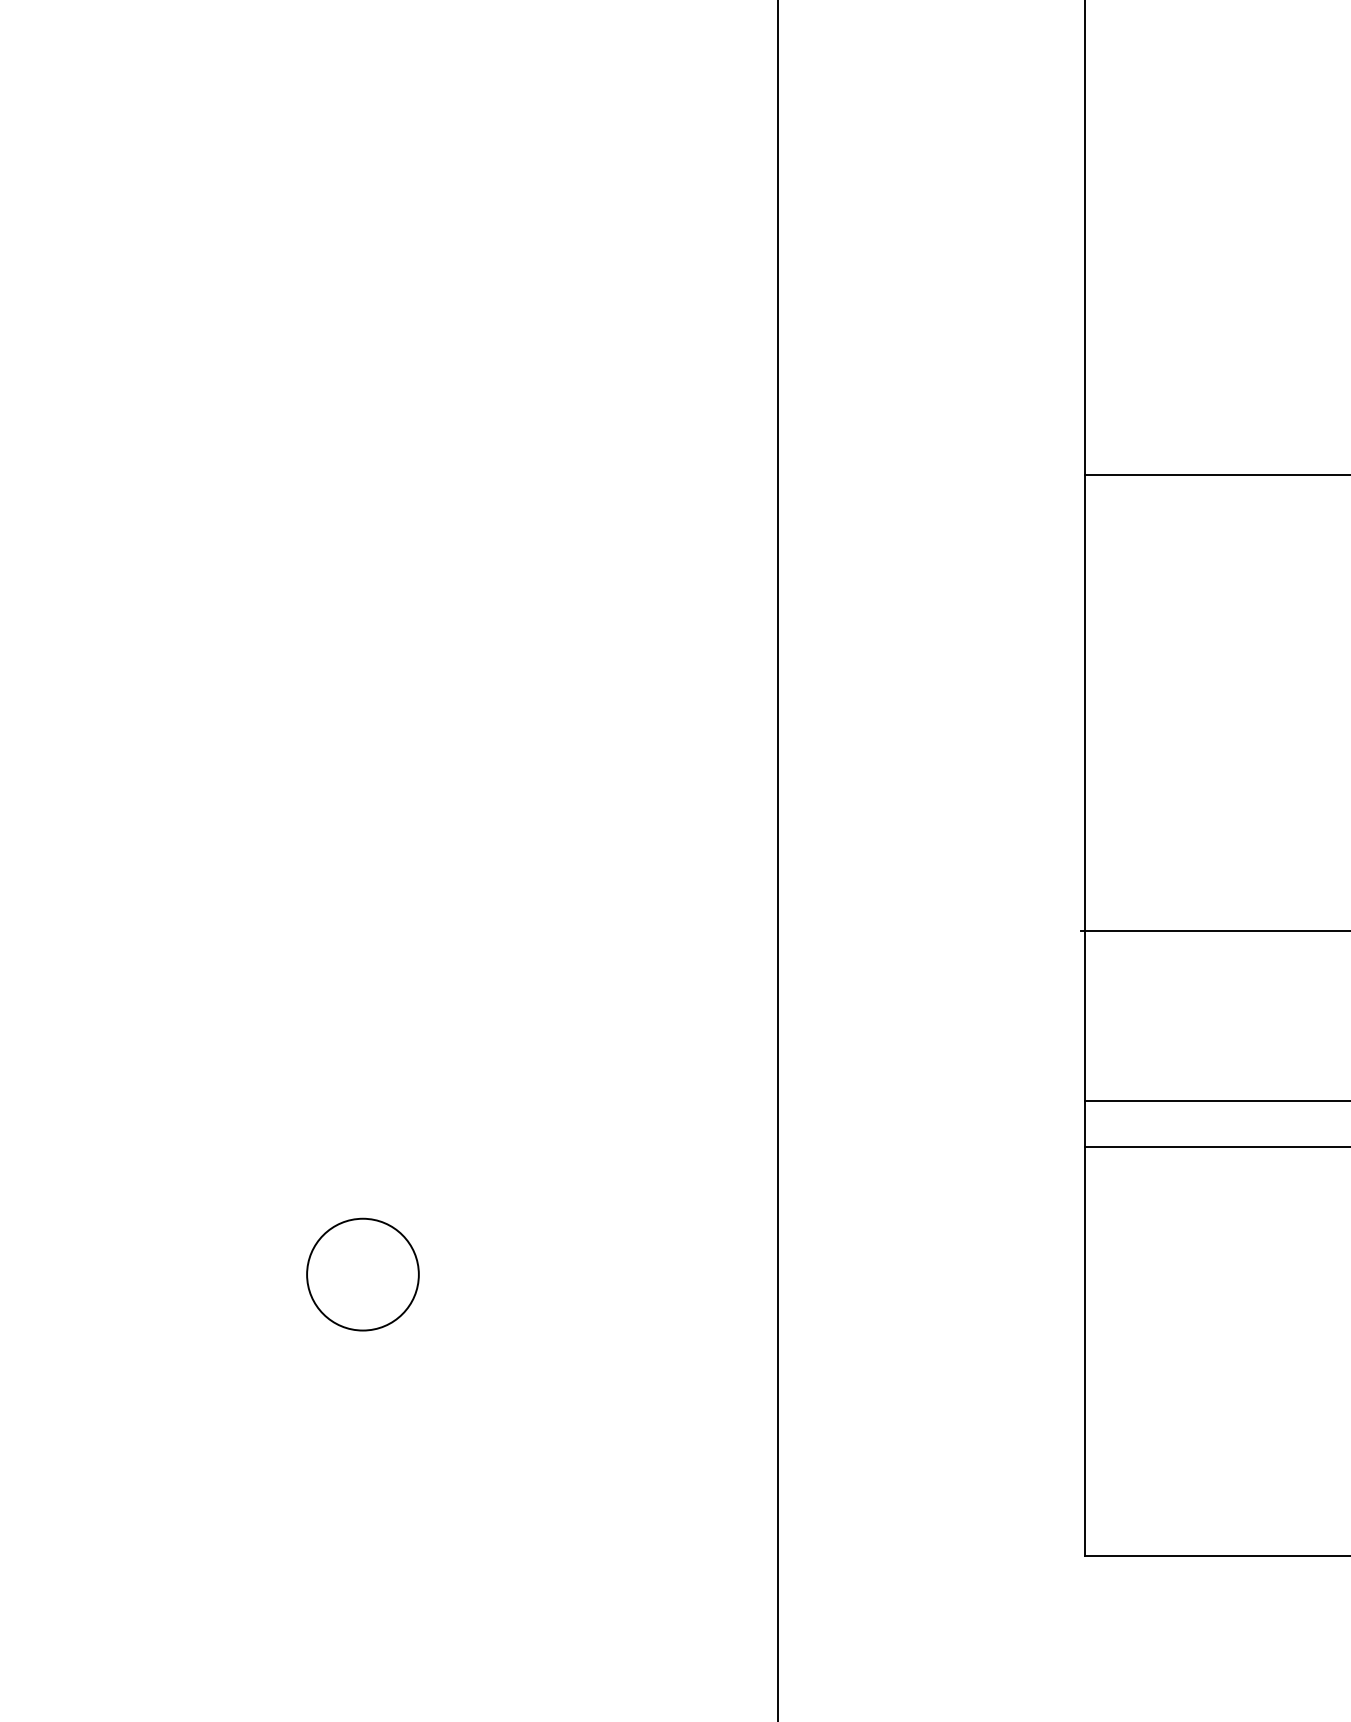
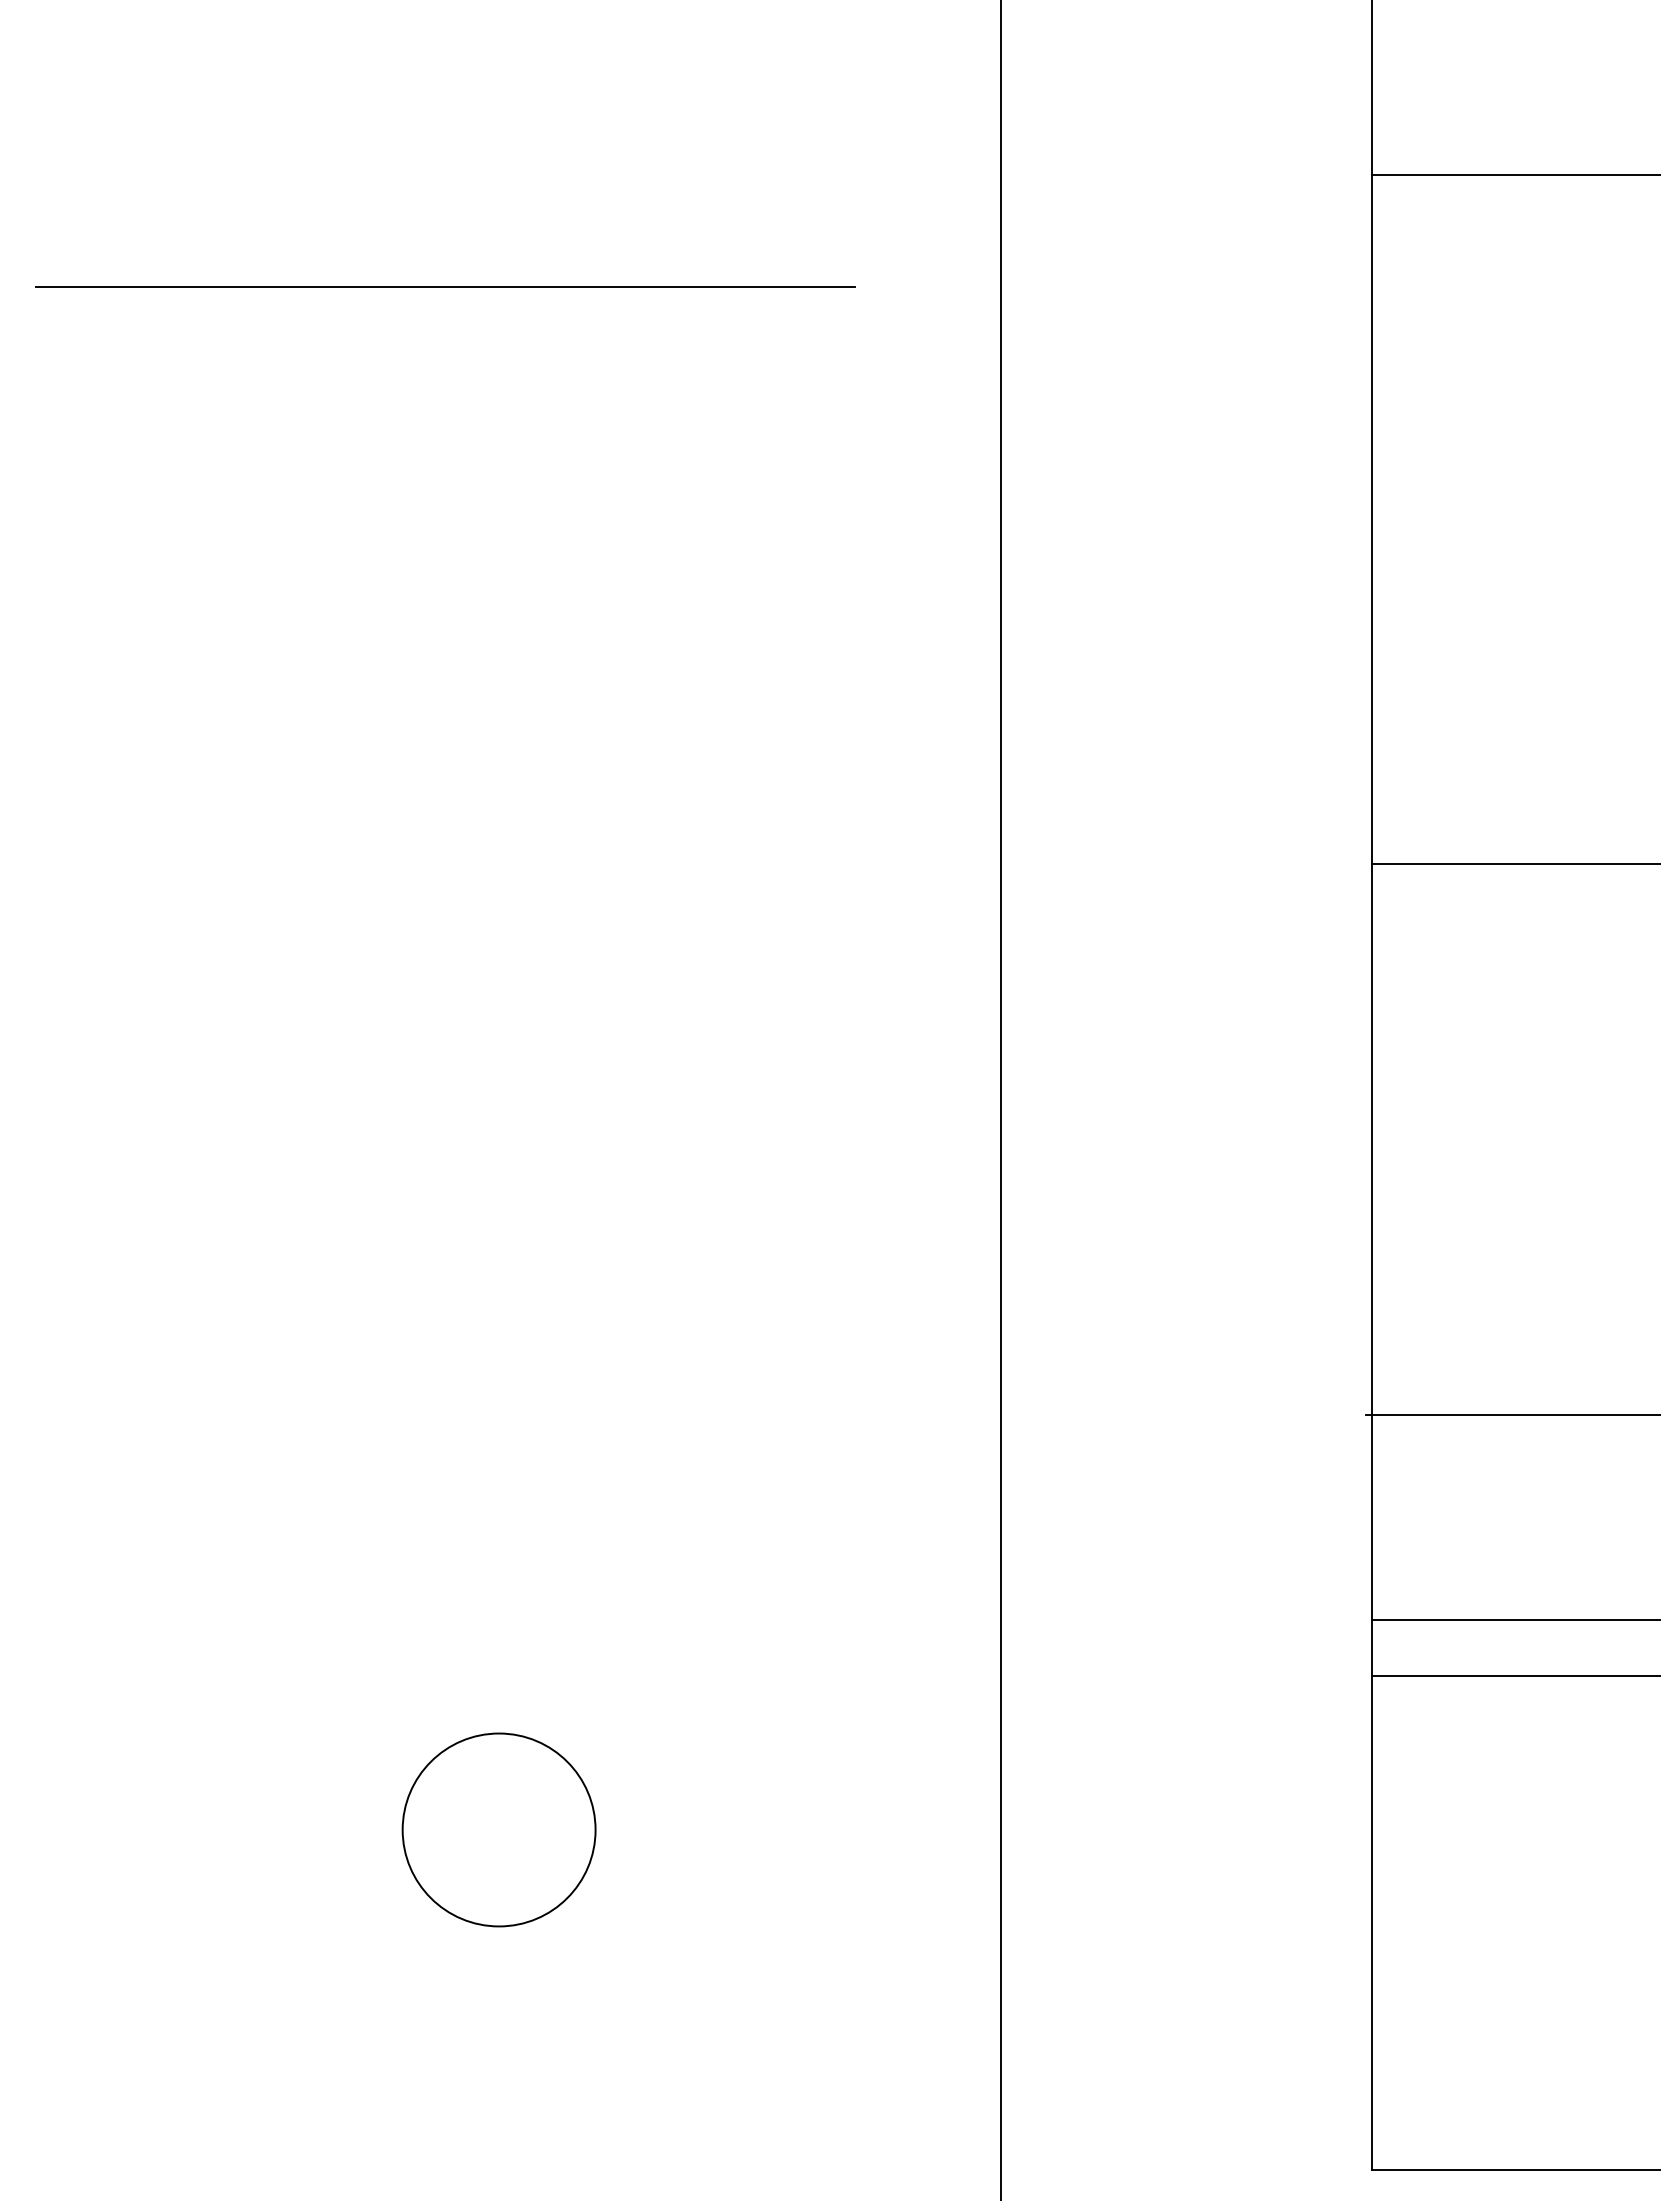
circle: (362, 1274) -> (498, 1829), size x1.43

